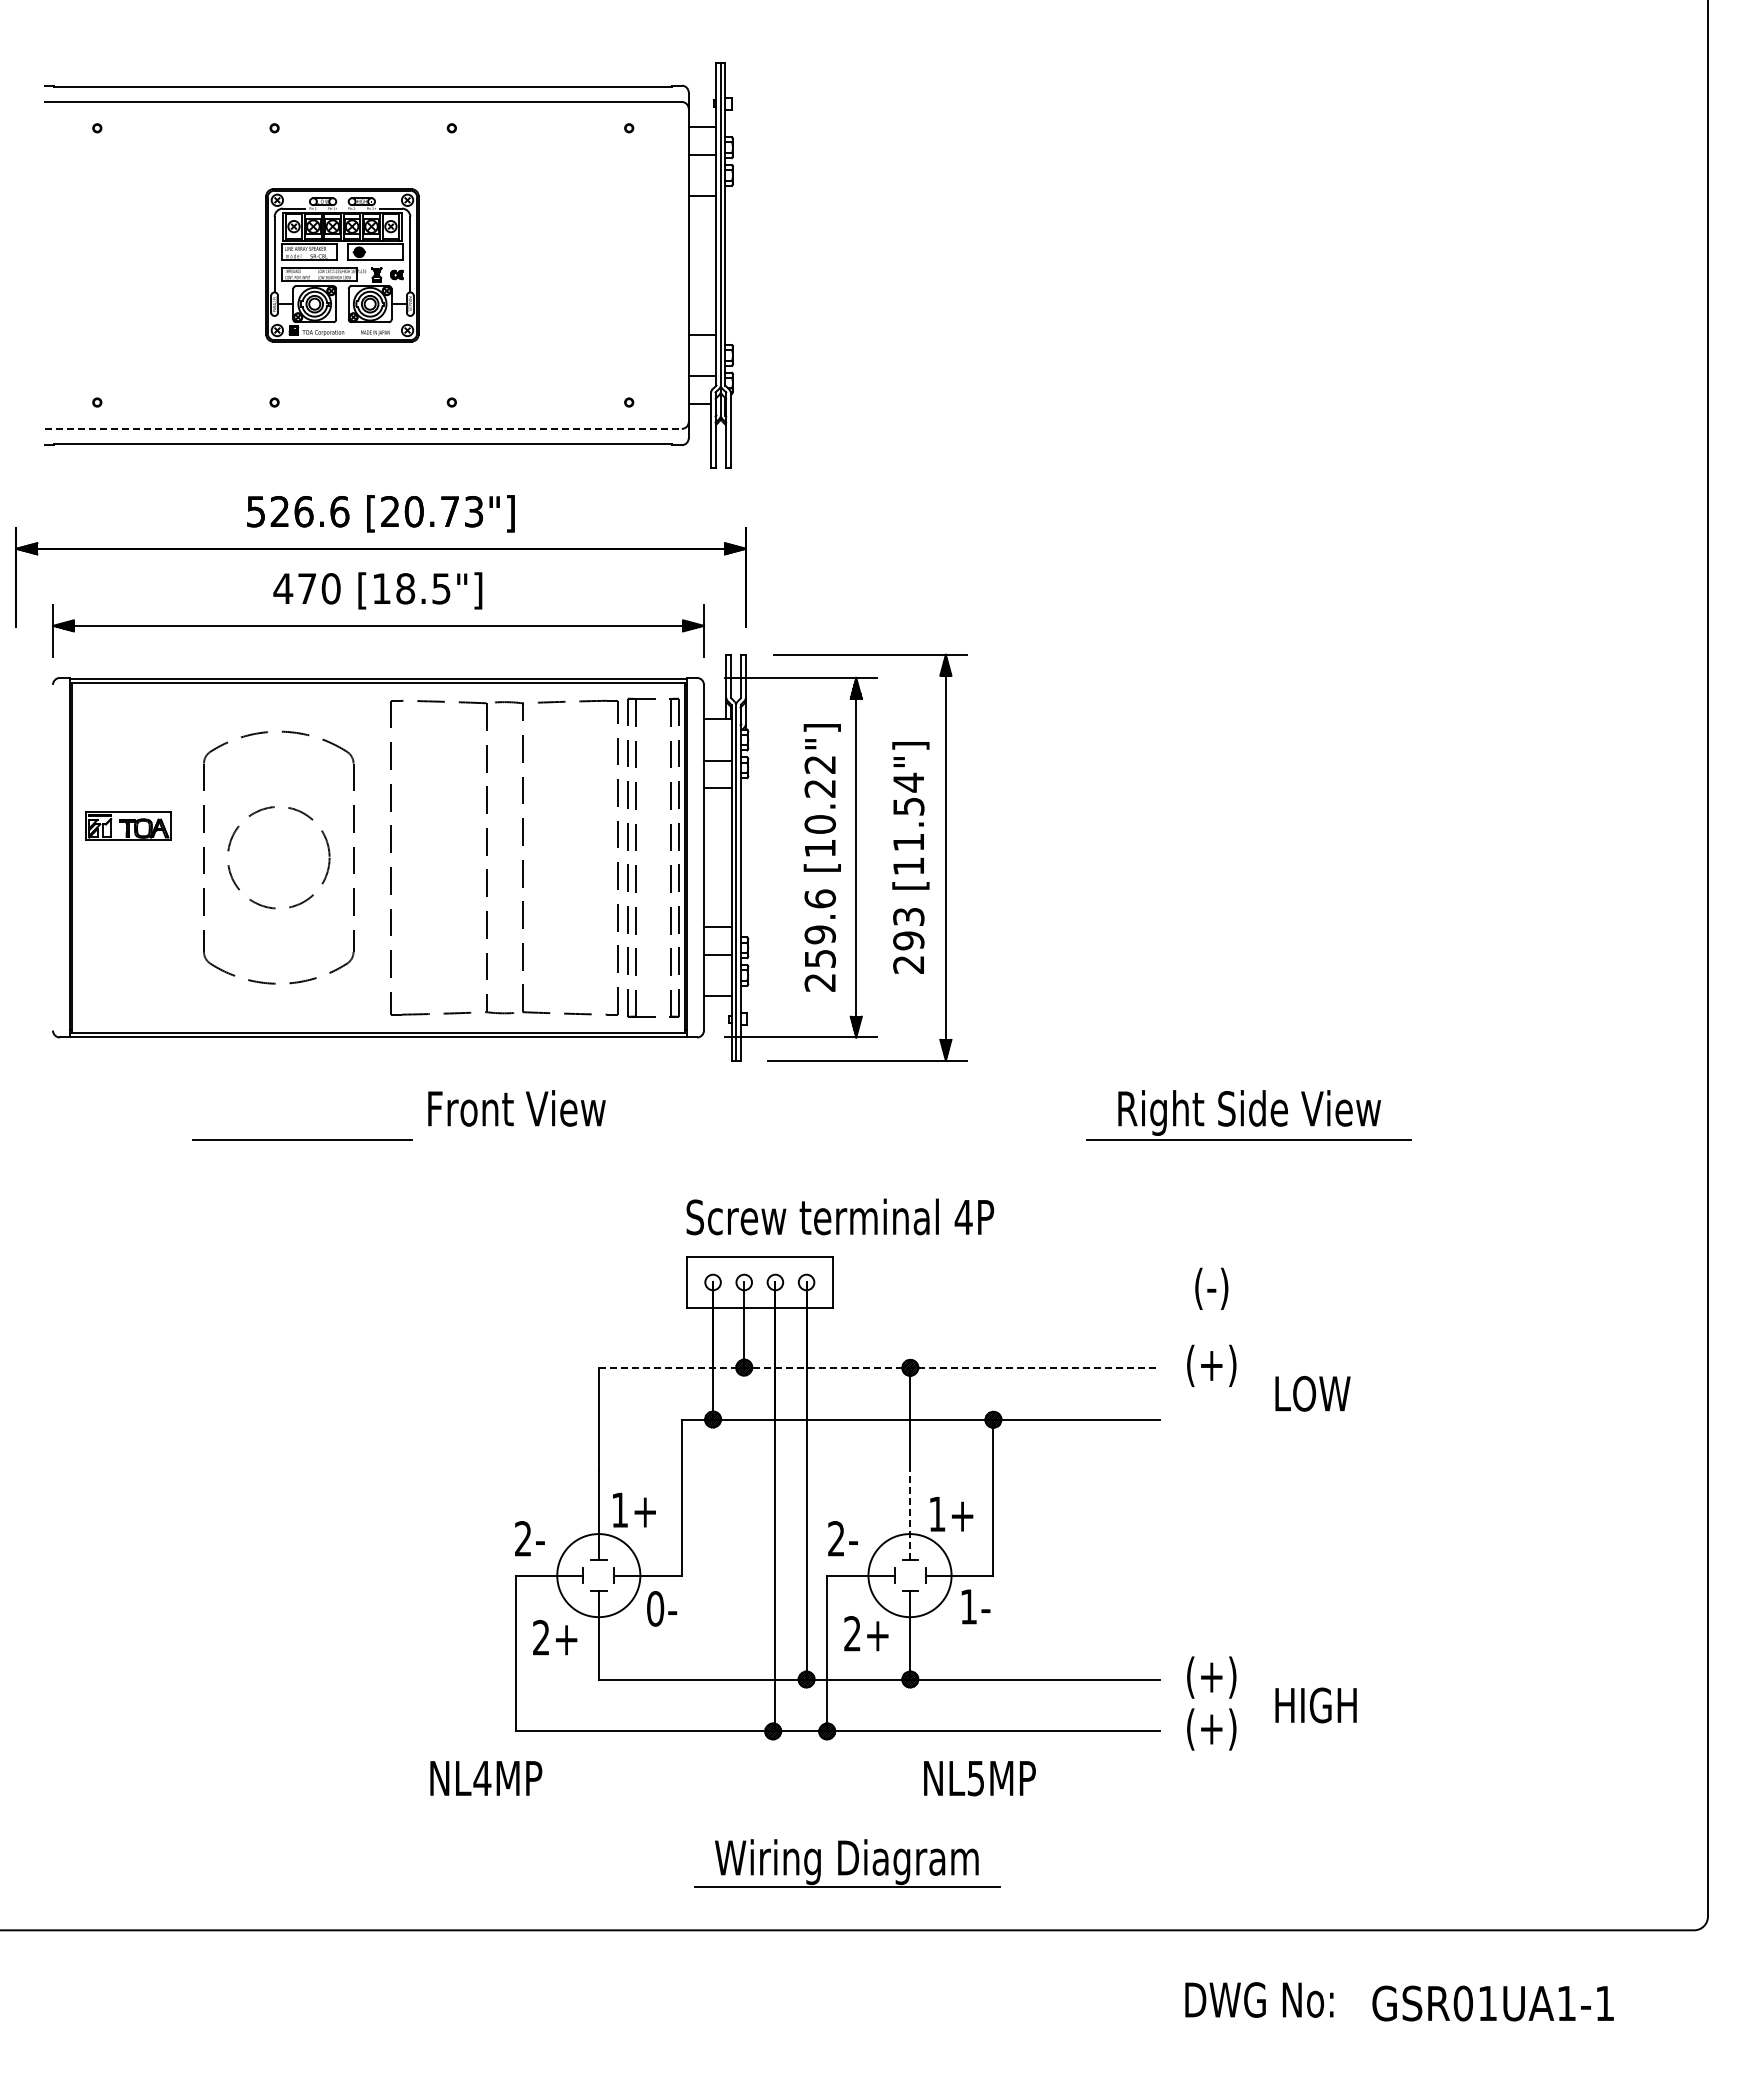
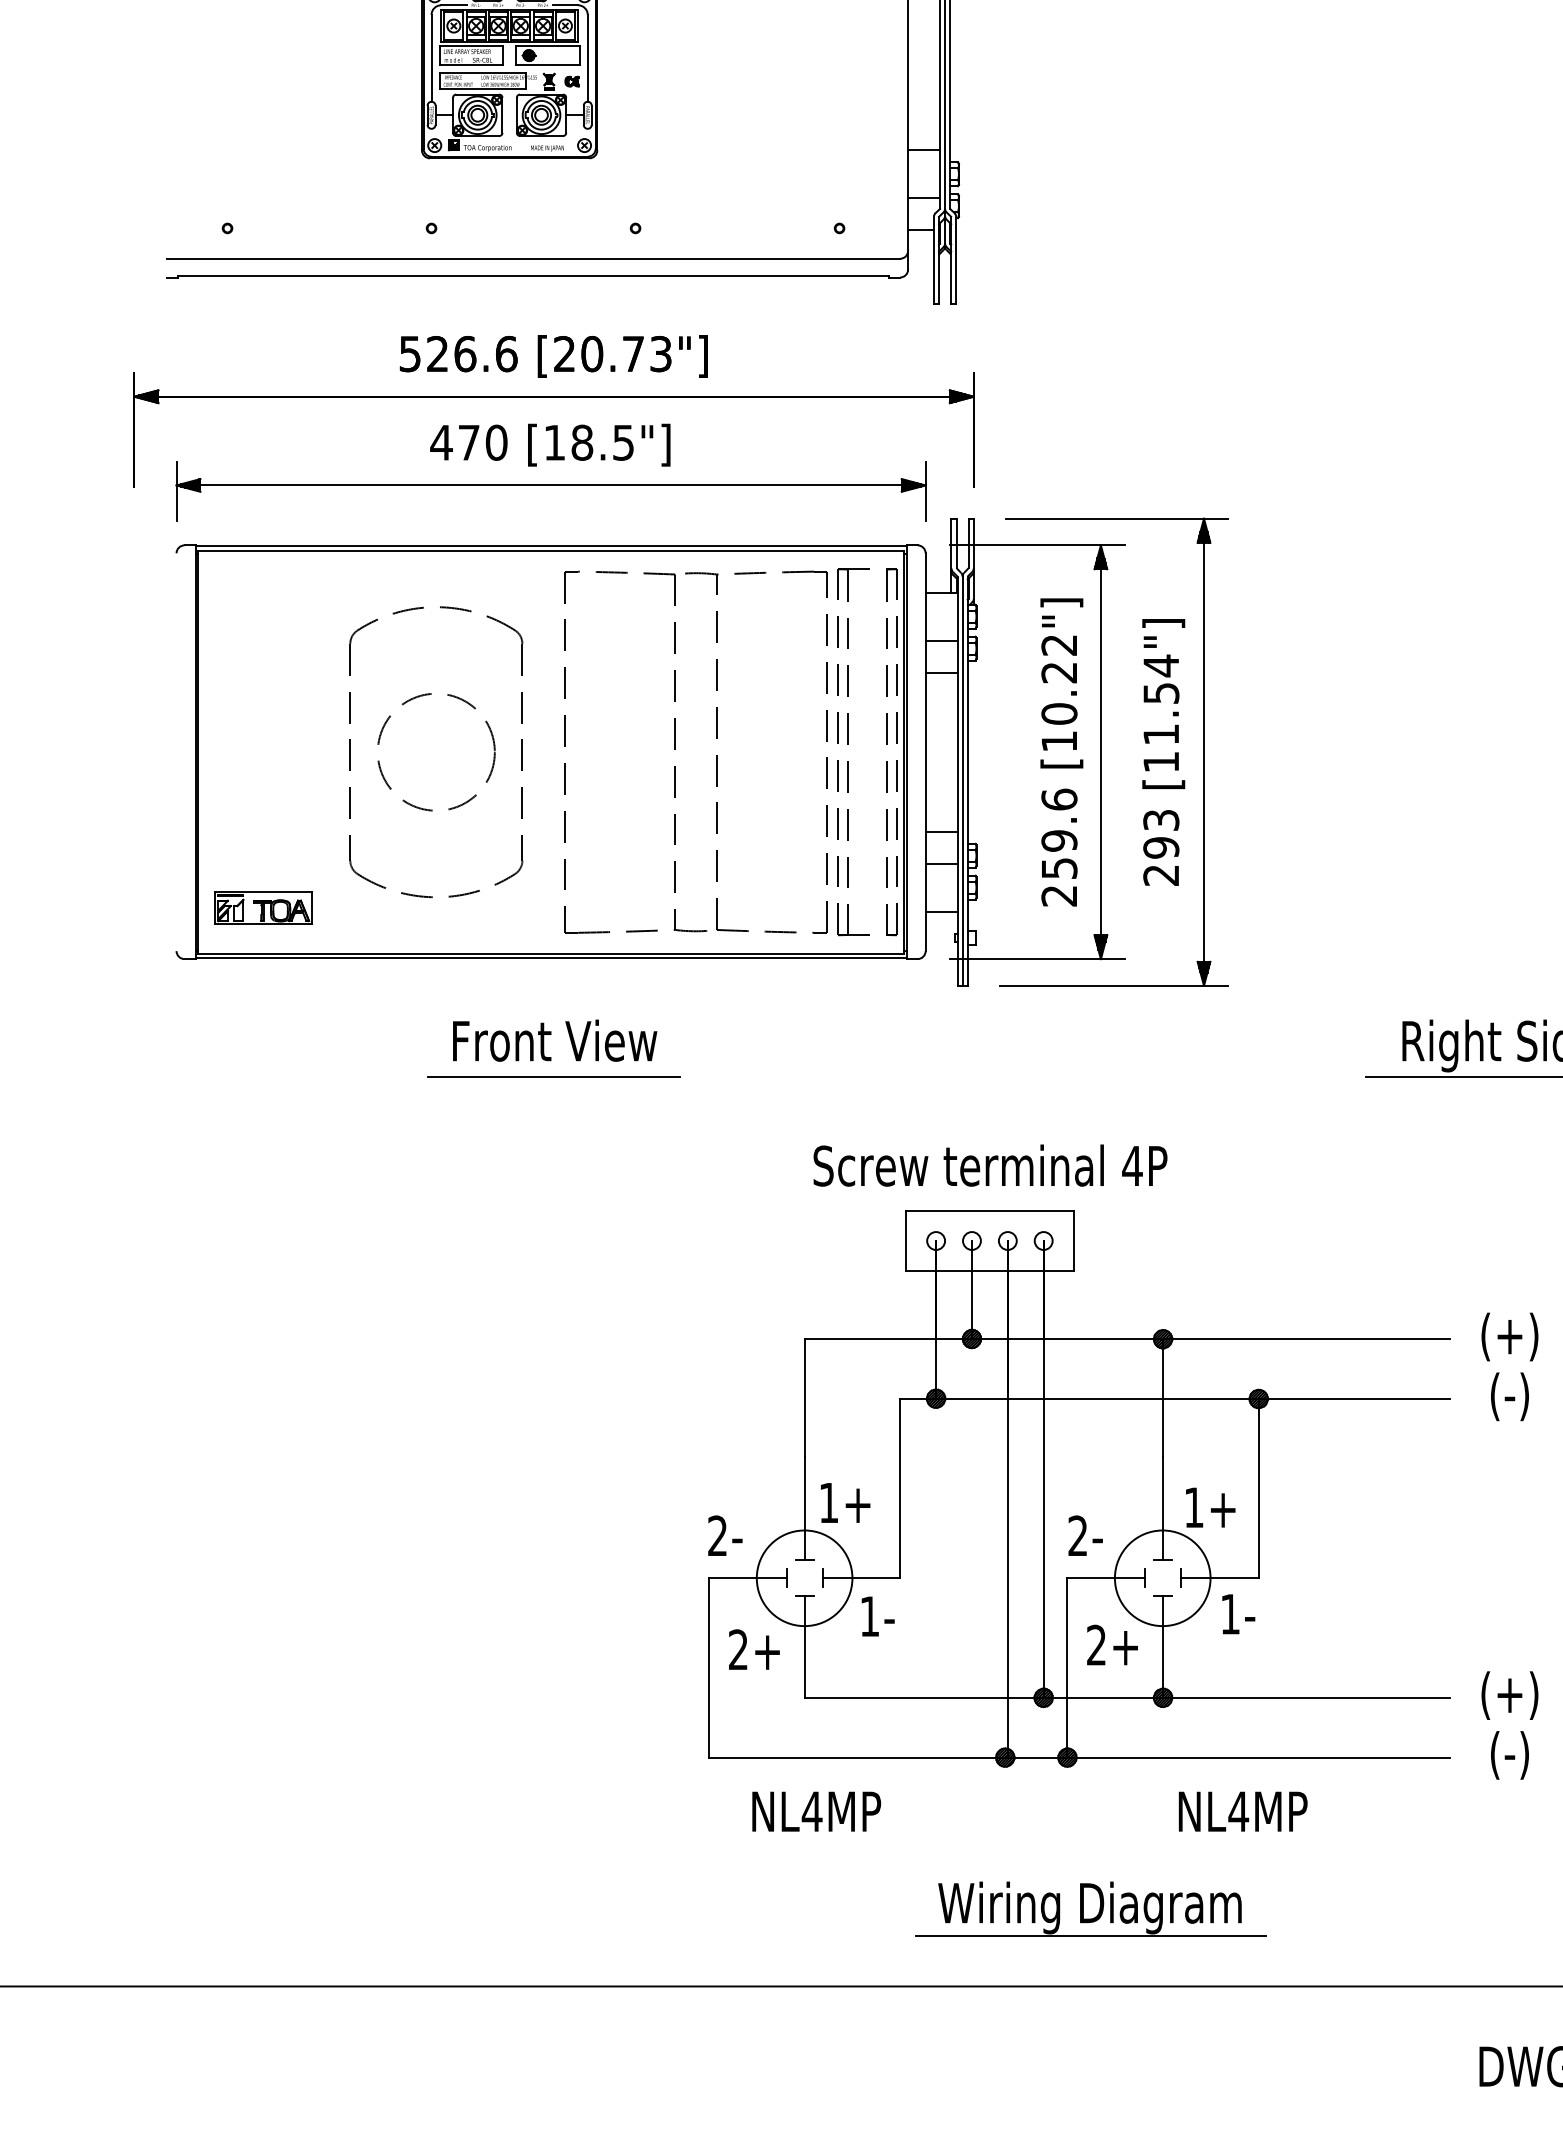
line: (363, 428) -> (533, 258), dashed -> solid
part: (128, 825) -> (263, 907), moved
text: (516, 1108) -> (554, 1040), moved
line: (302, 1139) -> (554, 1076), moved
text: (840, 1216) -> (990, 1165), moved
text: (1211, 1288) -> (1509, 1396), moved
line: (879, 1367) -> (1127, 1338), dashed -> solid
line: (910, 1515) -> (1163, 1509), dashed -> solid
text: (655, 1608) -> (869, 1616), 0- -> 1-
text: (1211, 1729) -> (1509, 1755), (+) -> (-)
text: (486, 1778) -> (816, 1811), moved
text: (976, 1778) -> (1239, 1811), NL5MP -> NL4MP

